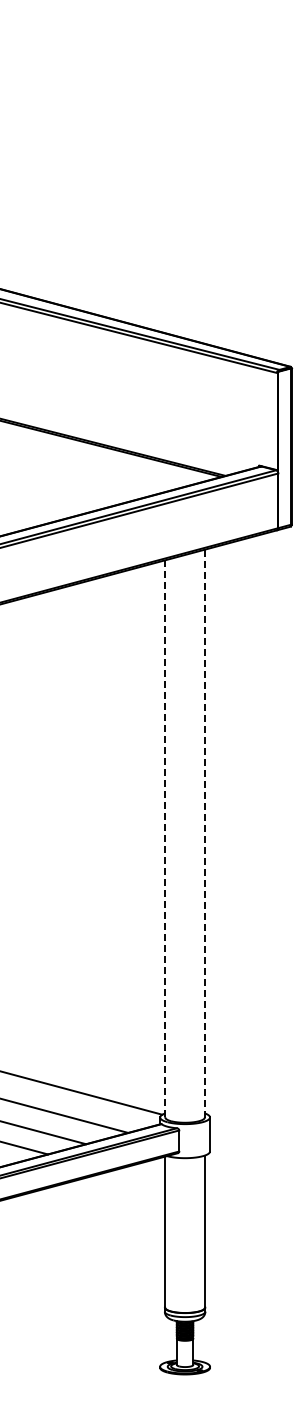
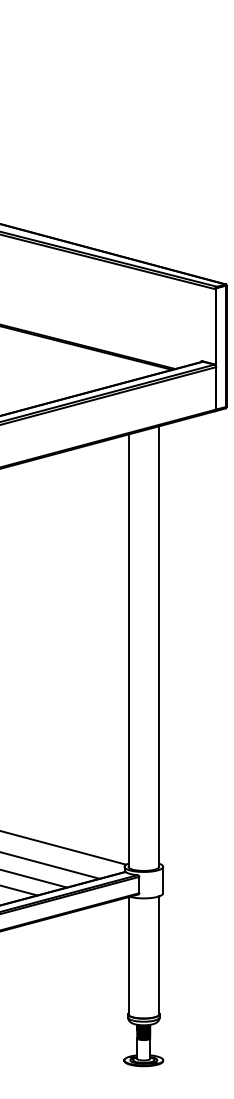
line: (204, 833) -> (158, 646), dashed -> solid
line: (165, 839) -> (128, 651), dashed -> solid

